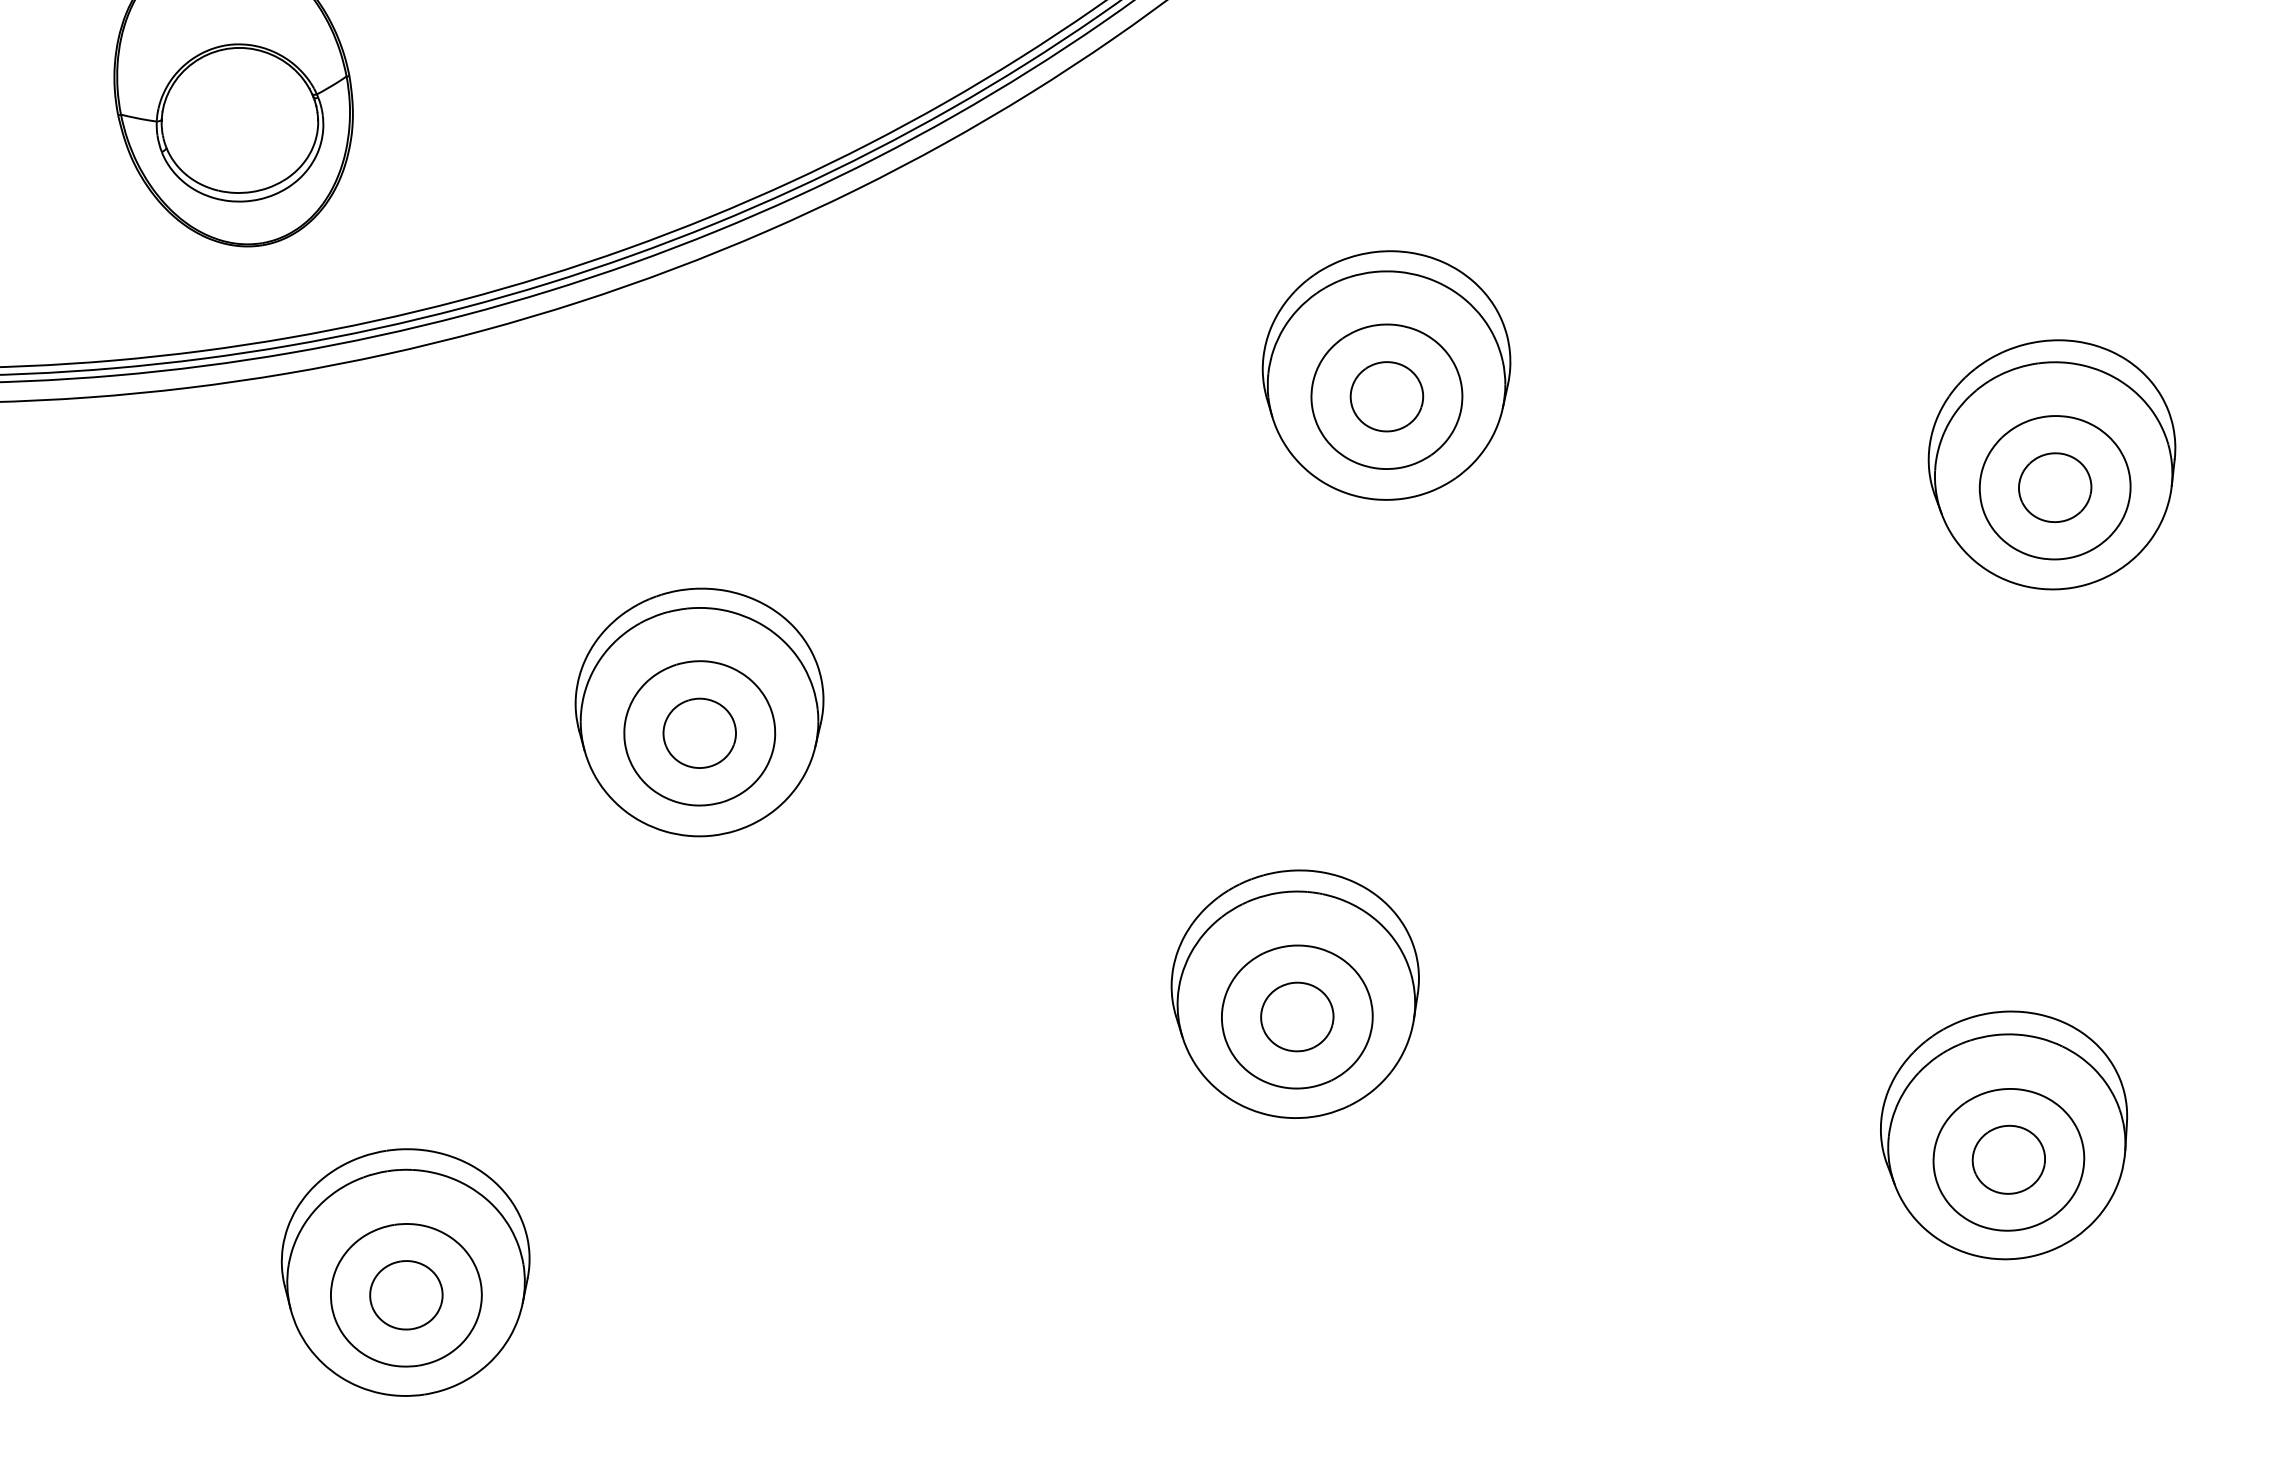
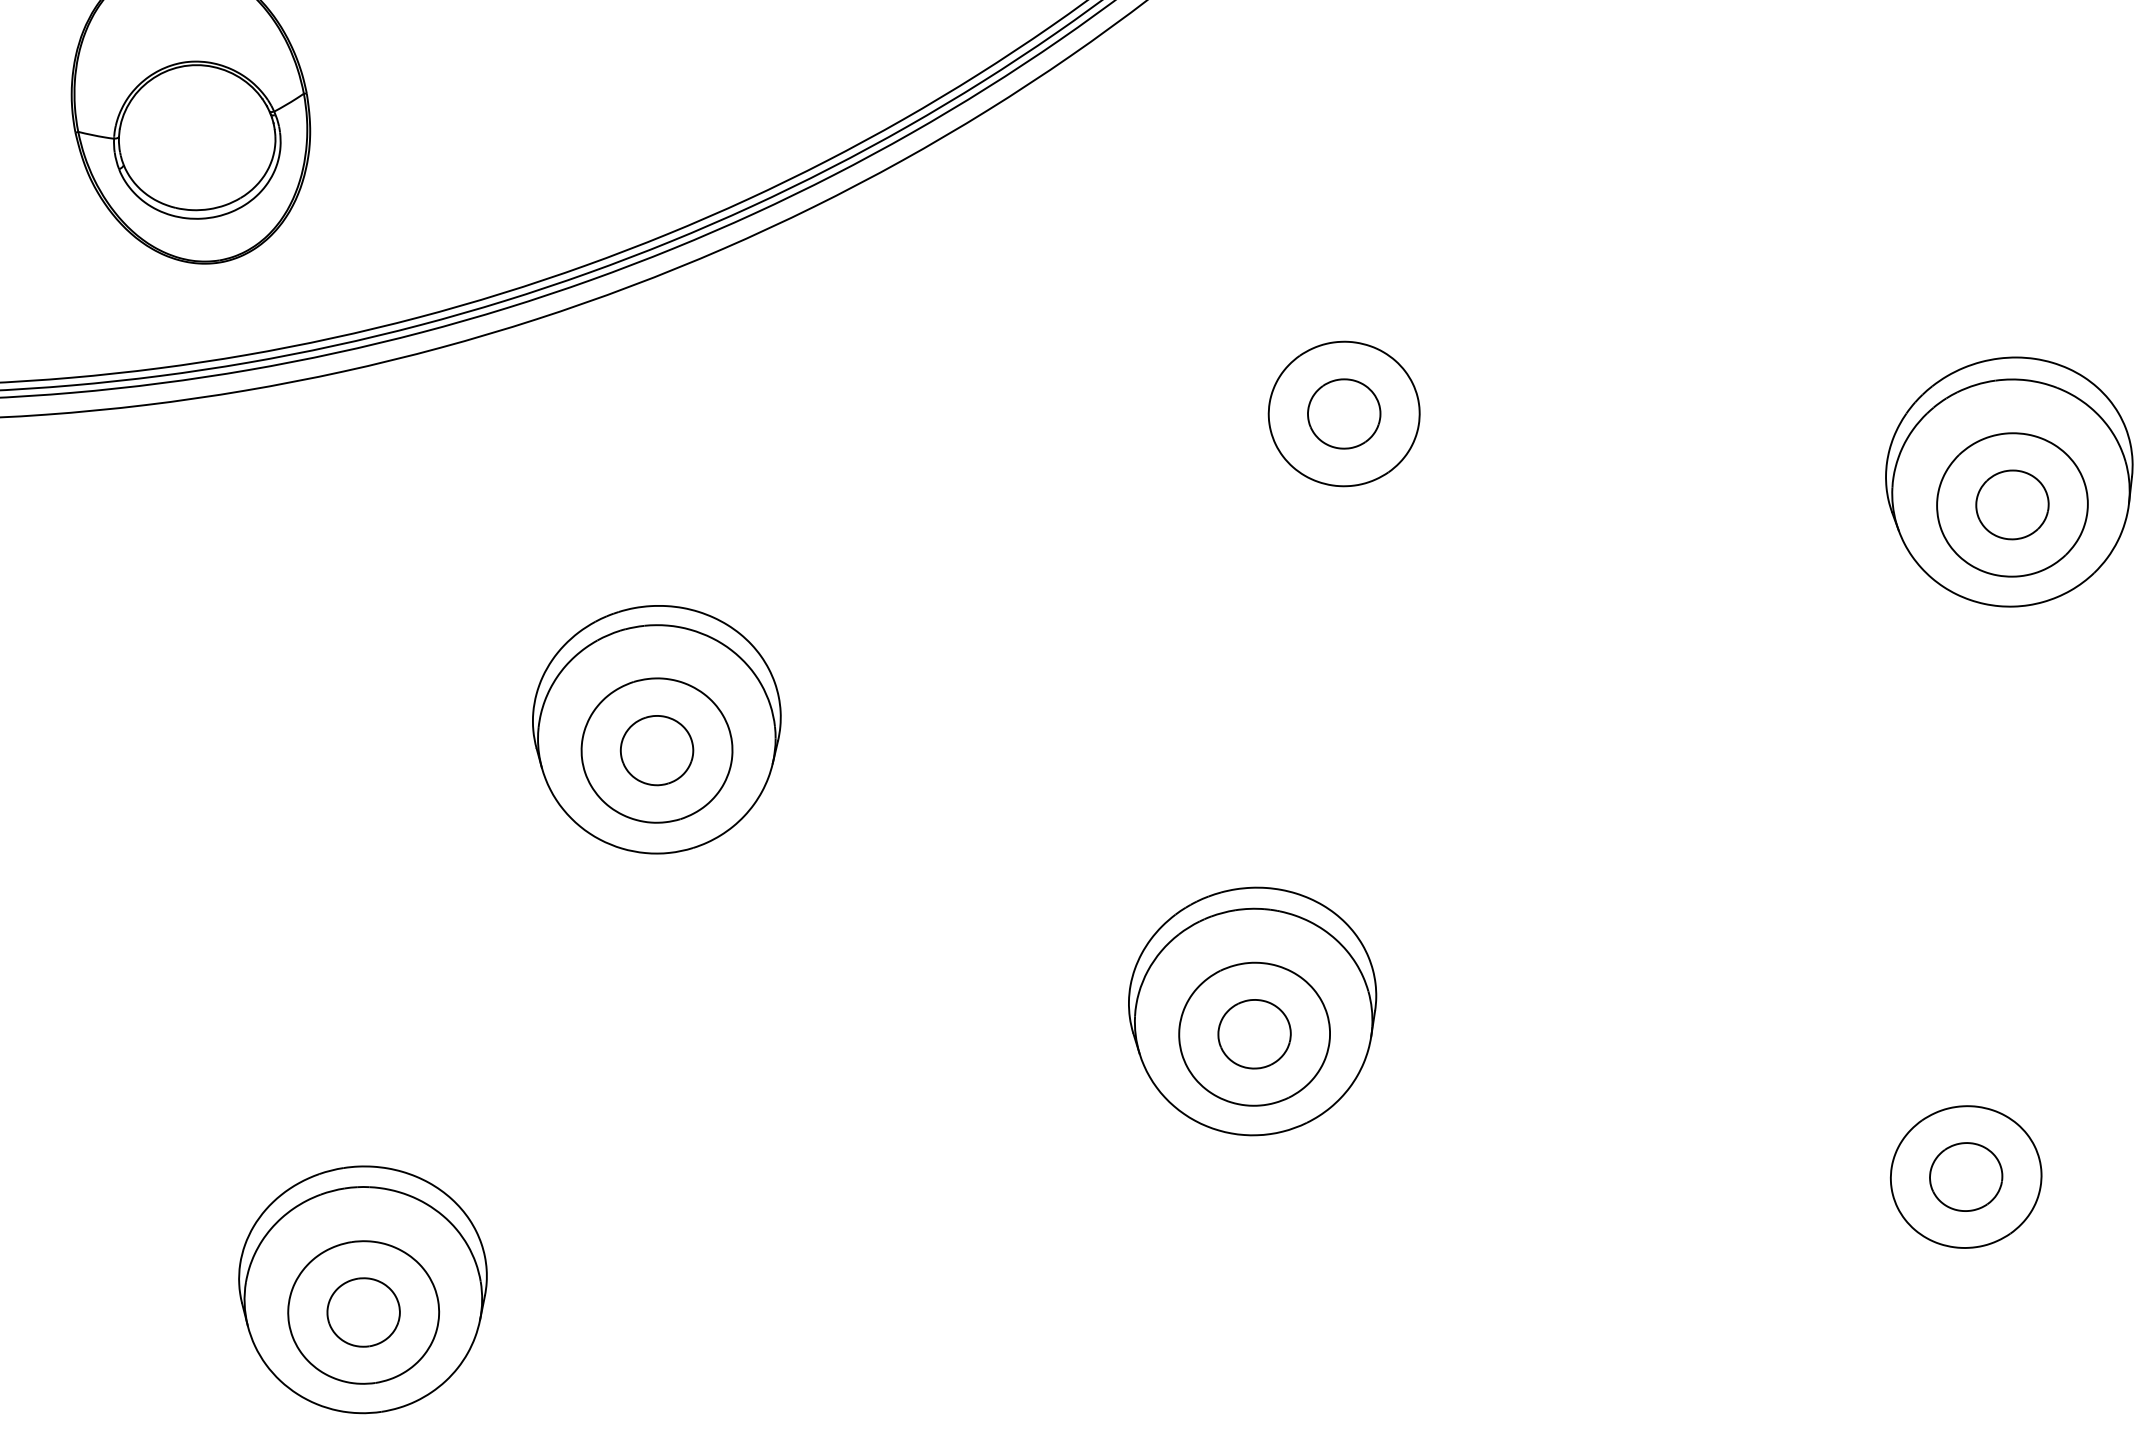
part: (1386, 375) -> (1343, 392), removed
part: (2004, 1135) -> (1961, 1152), removed

